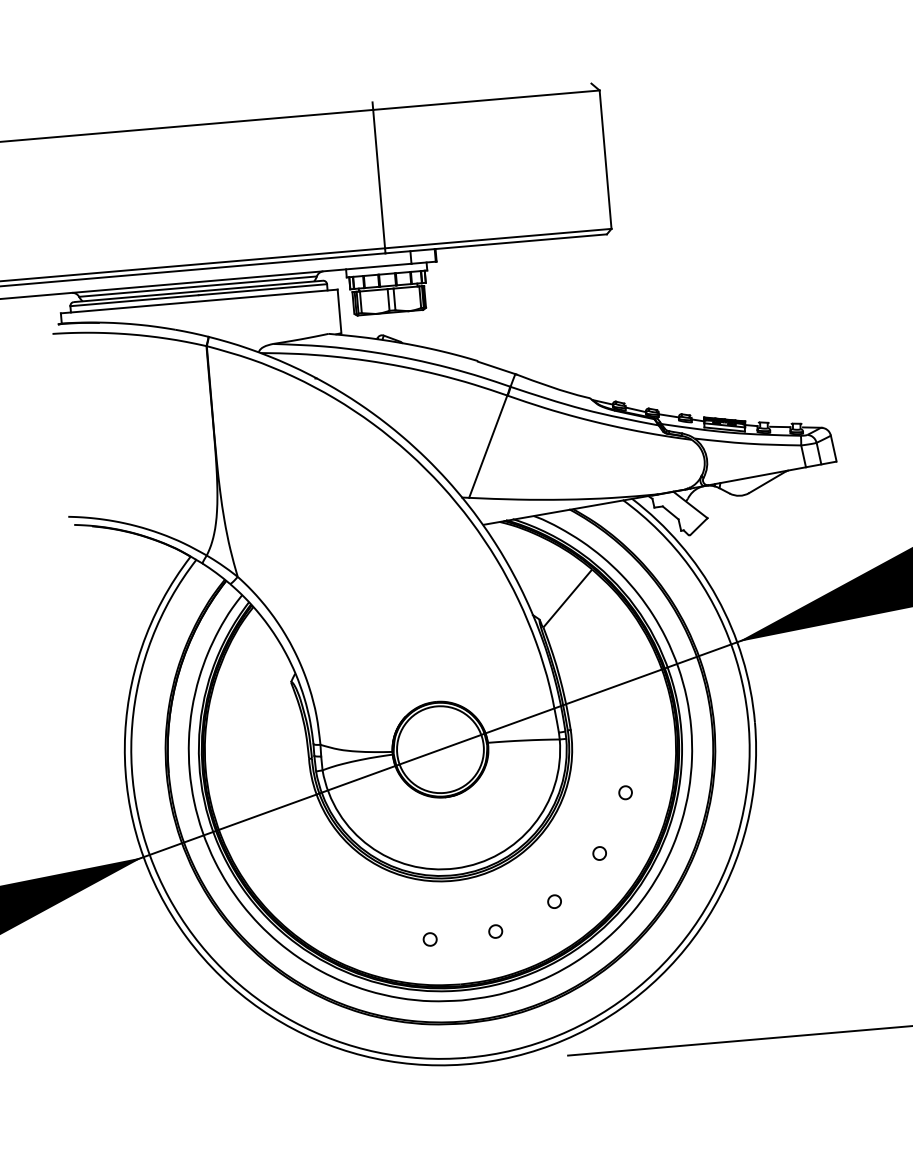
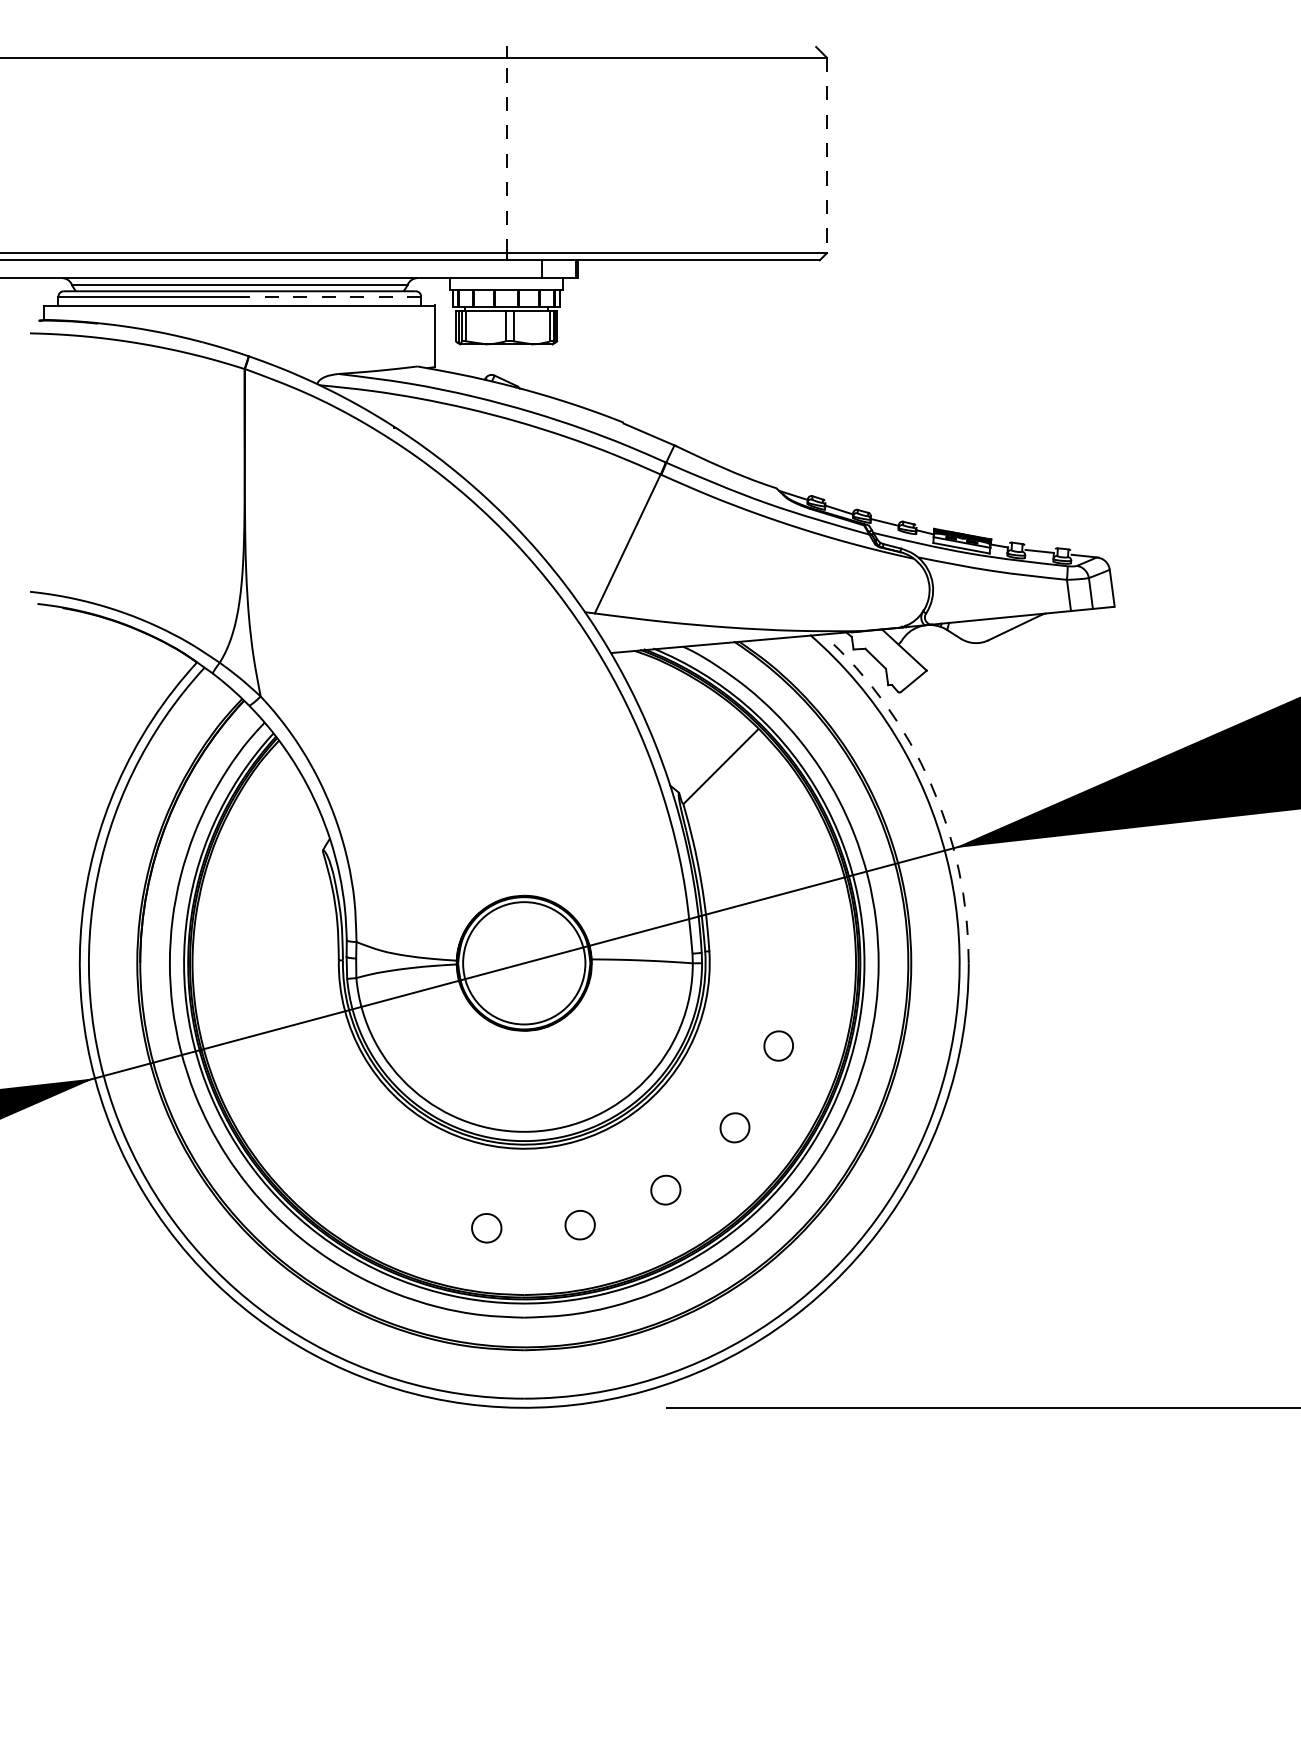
line: (605, 159) -> (826, 155), solid -> dashed
line: (378, 179) -> (506, 155), solid -> dashed
line: (262, 289) -> (330, 296), solid -> dashed
arc: (717, 597) -> (930, 783), solid -> dashed
part: (625, 792) -> (778, 1045), size x1.6
part: (599, 853) -> (735, 1128), size x1.6
part: (554, 901) -> (666, 1190), size x1.6
part: (495, 931) -> (579, 1224), size x1.6
part: (430, 939) -> (487, 1228), size x1.6

